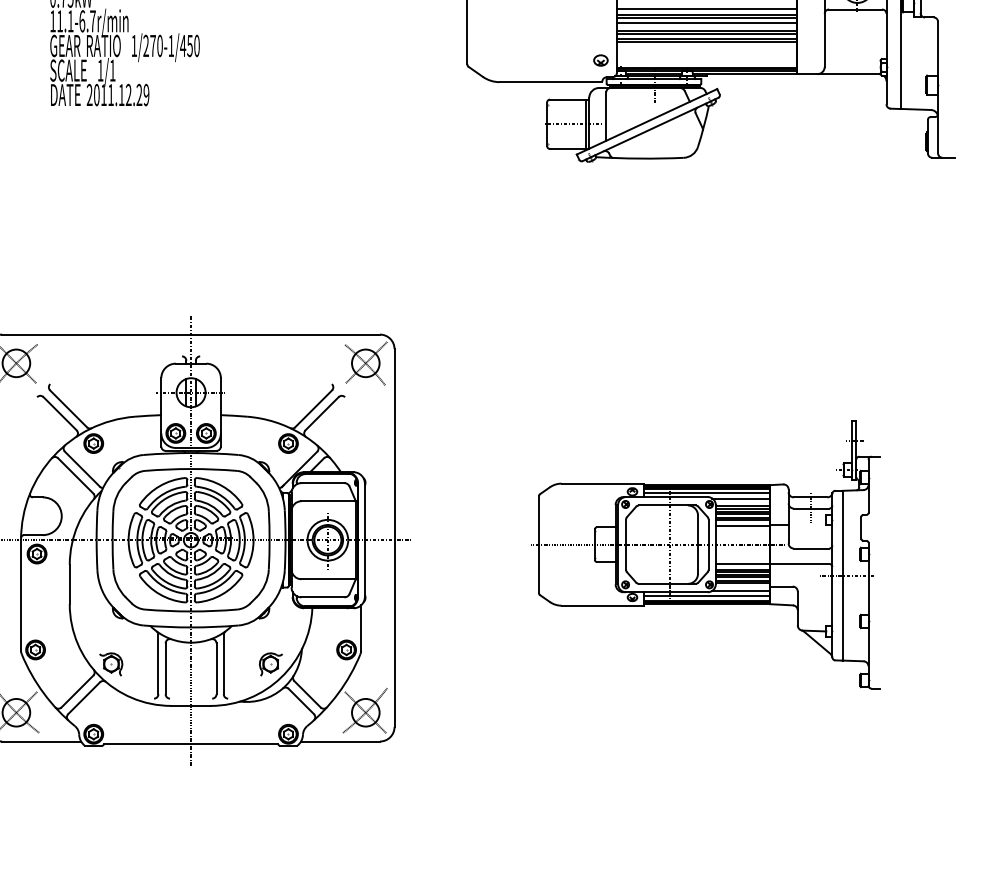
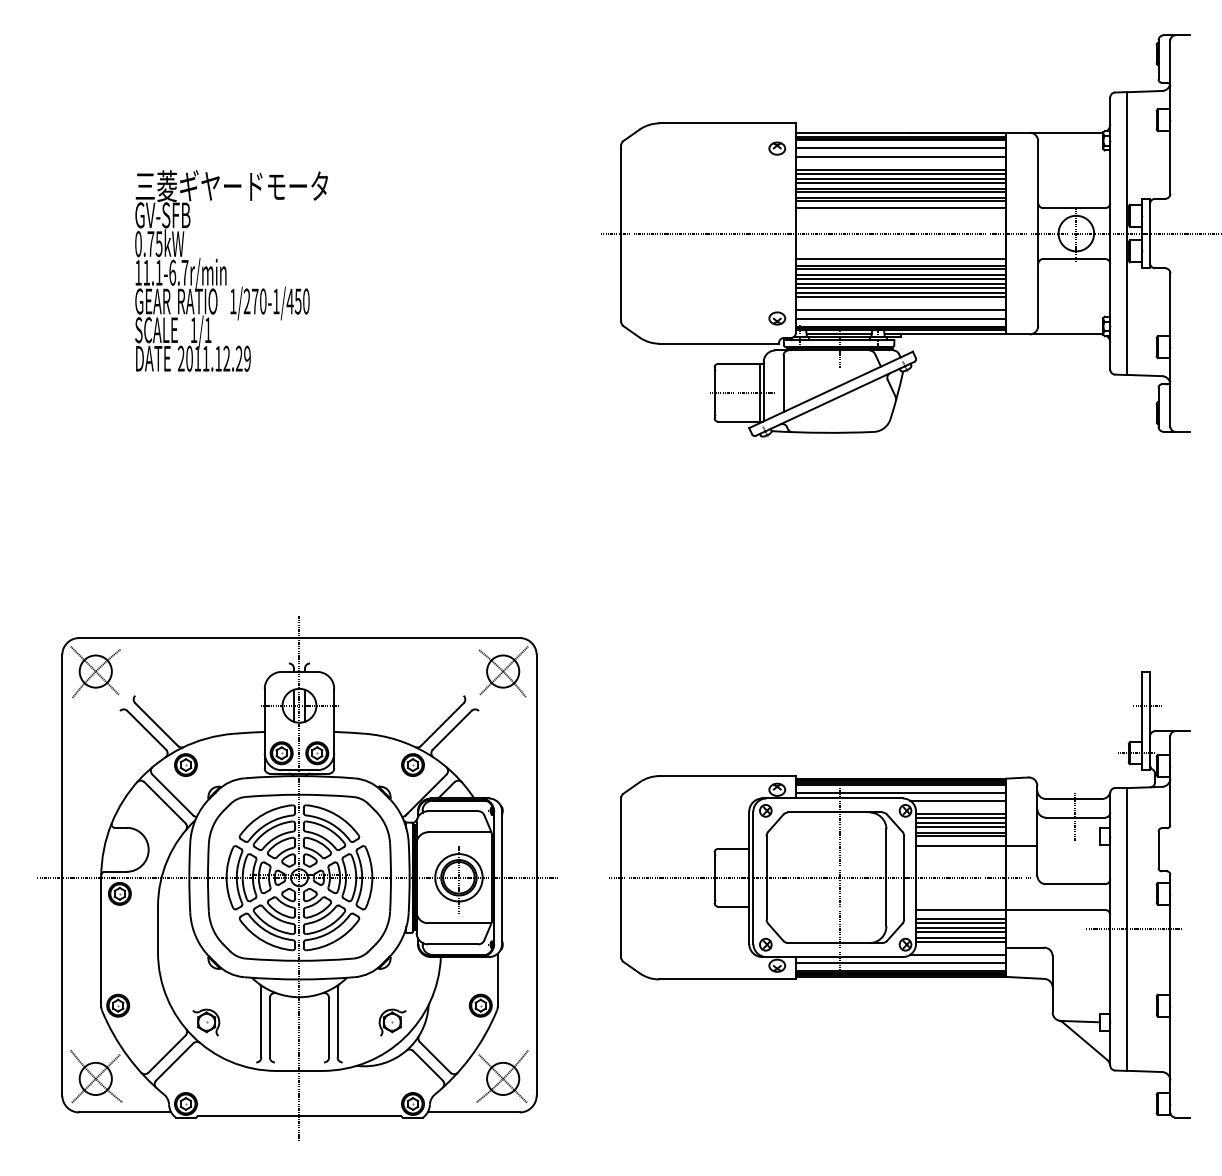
line: (706, 26) -> (900, 278), added
line: (706, 53) -> (900, 310), added
line: (706, 60) -> (900, 318), added
part: (705, 554) -> (899, 894), size x1.43

